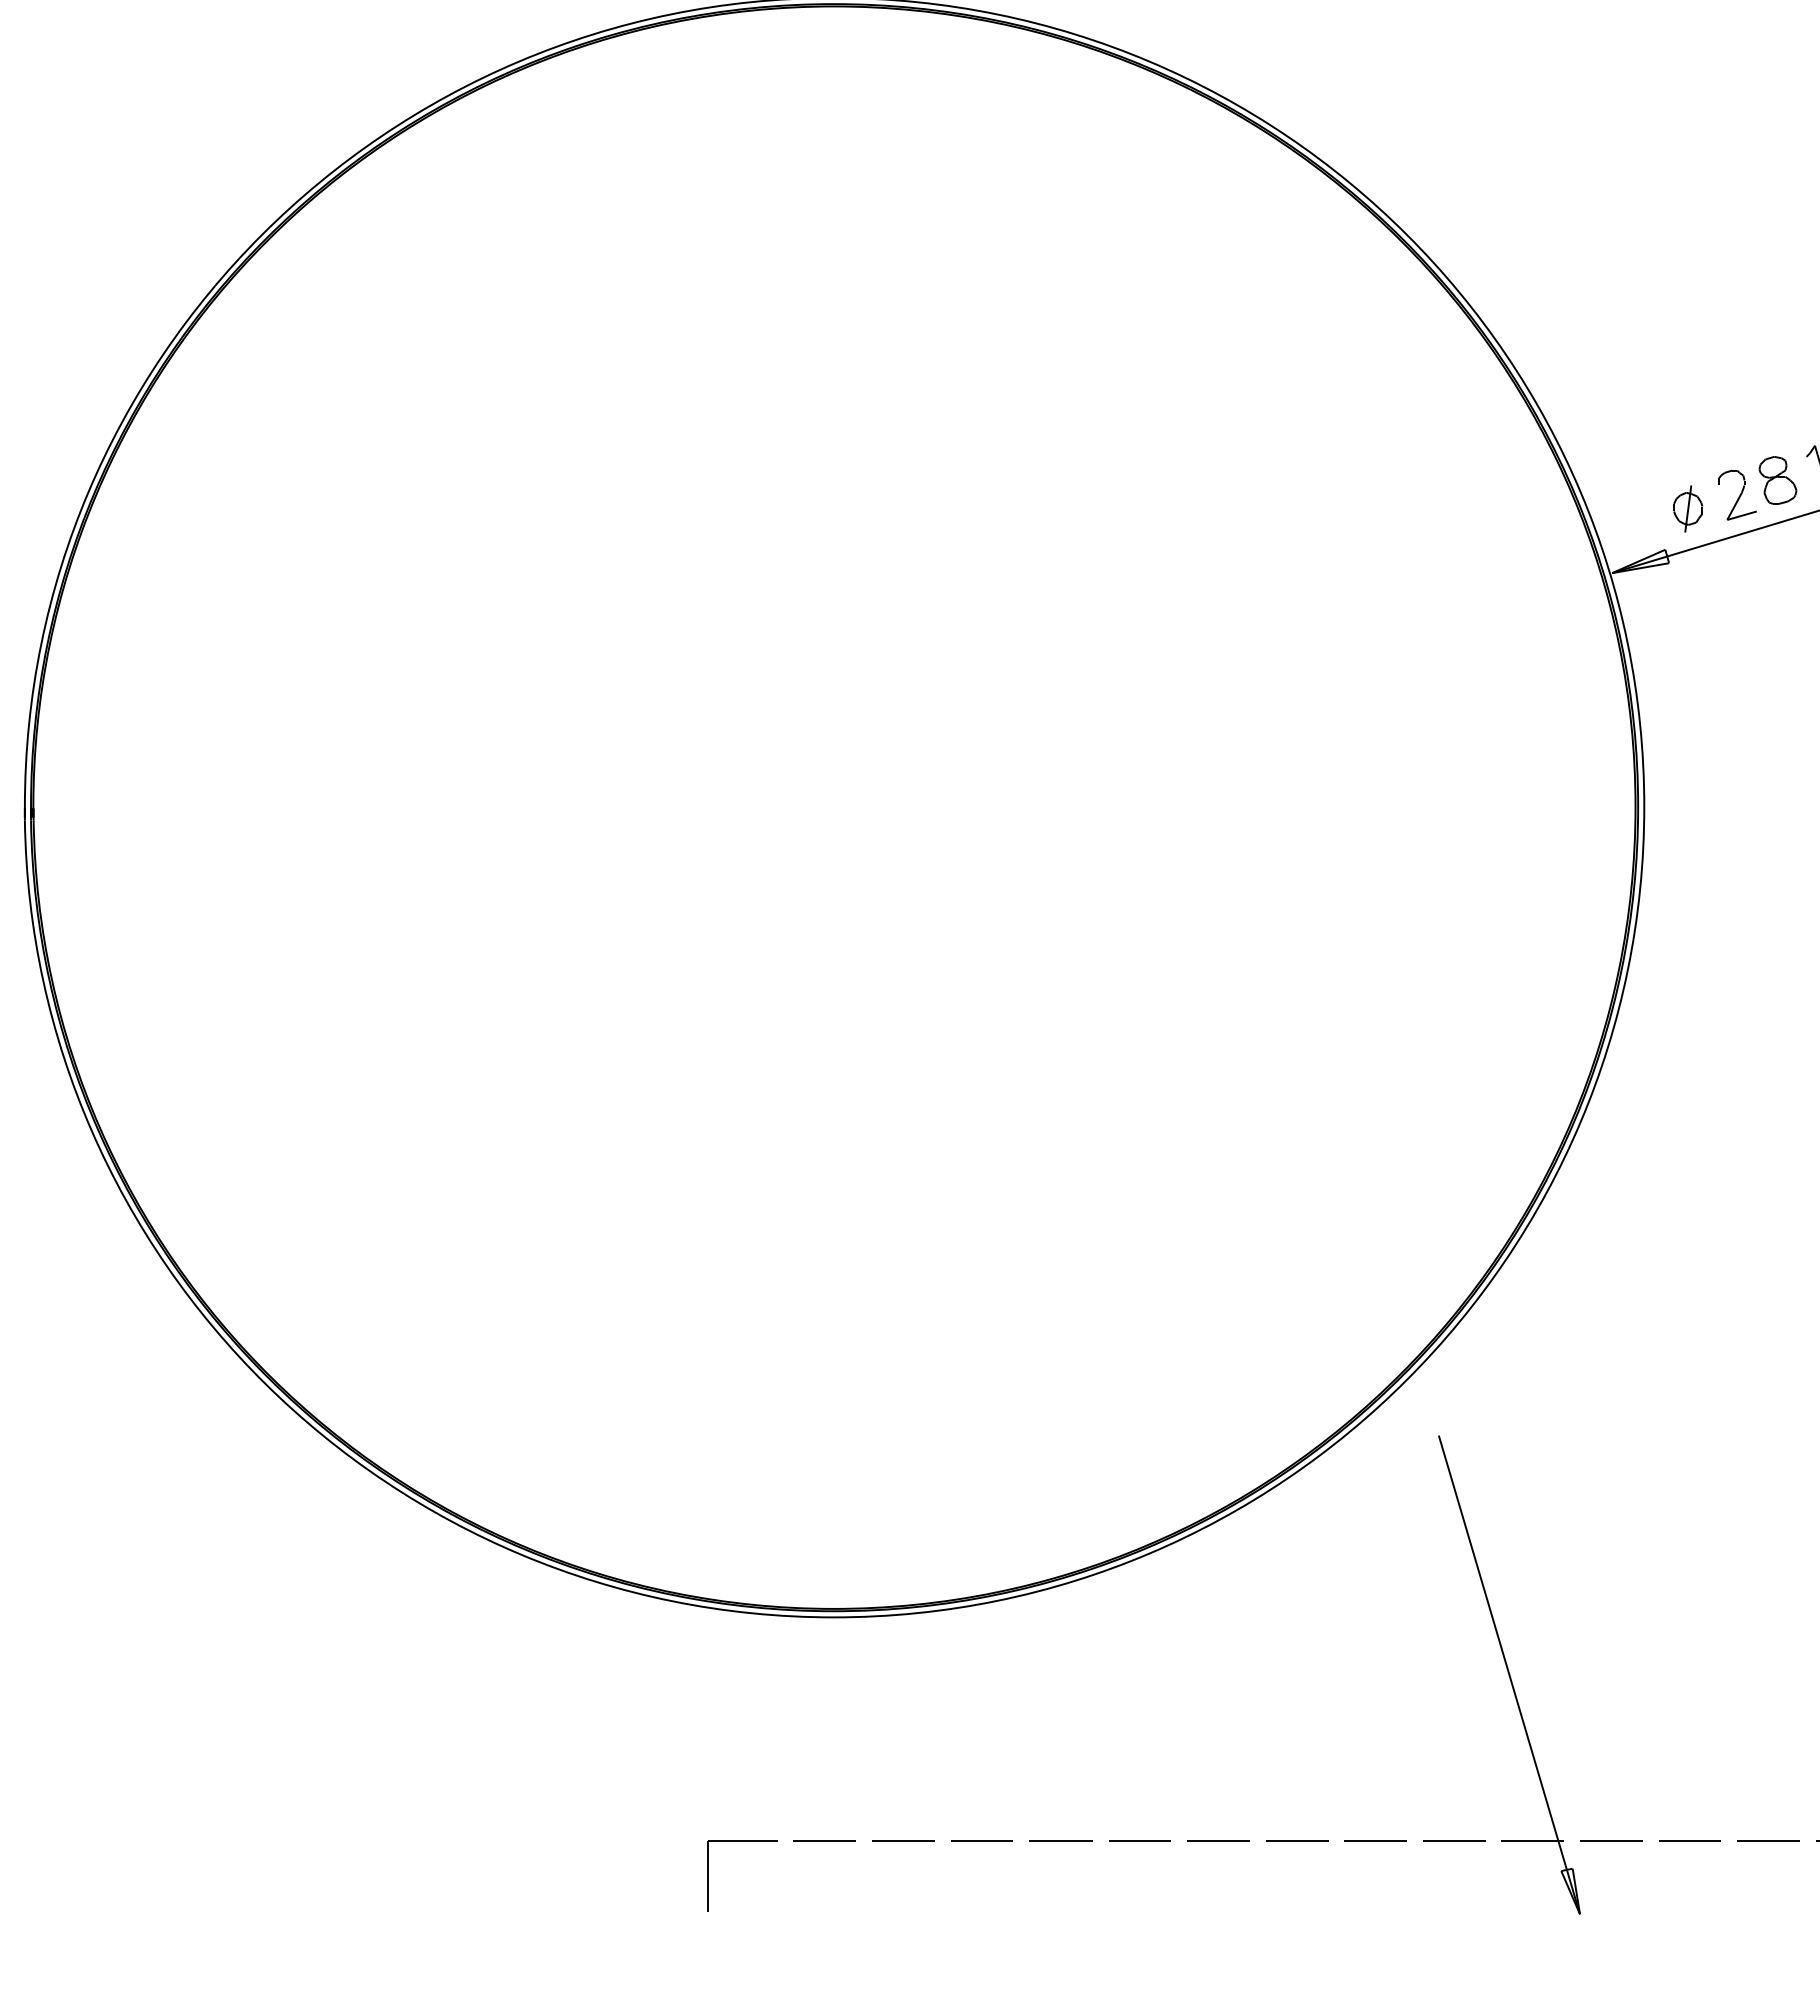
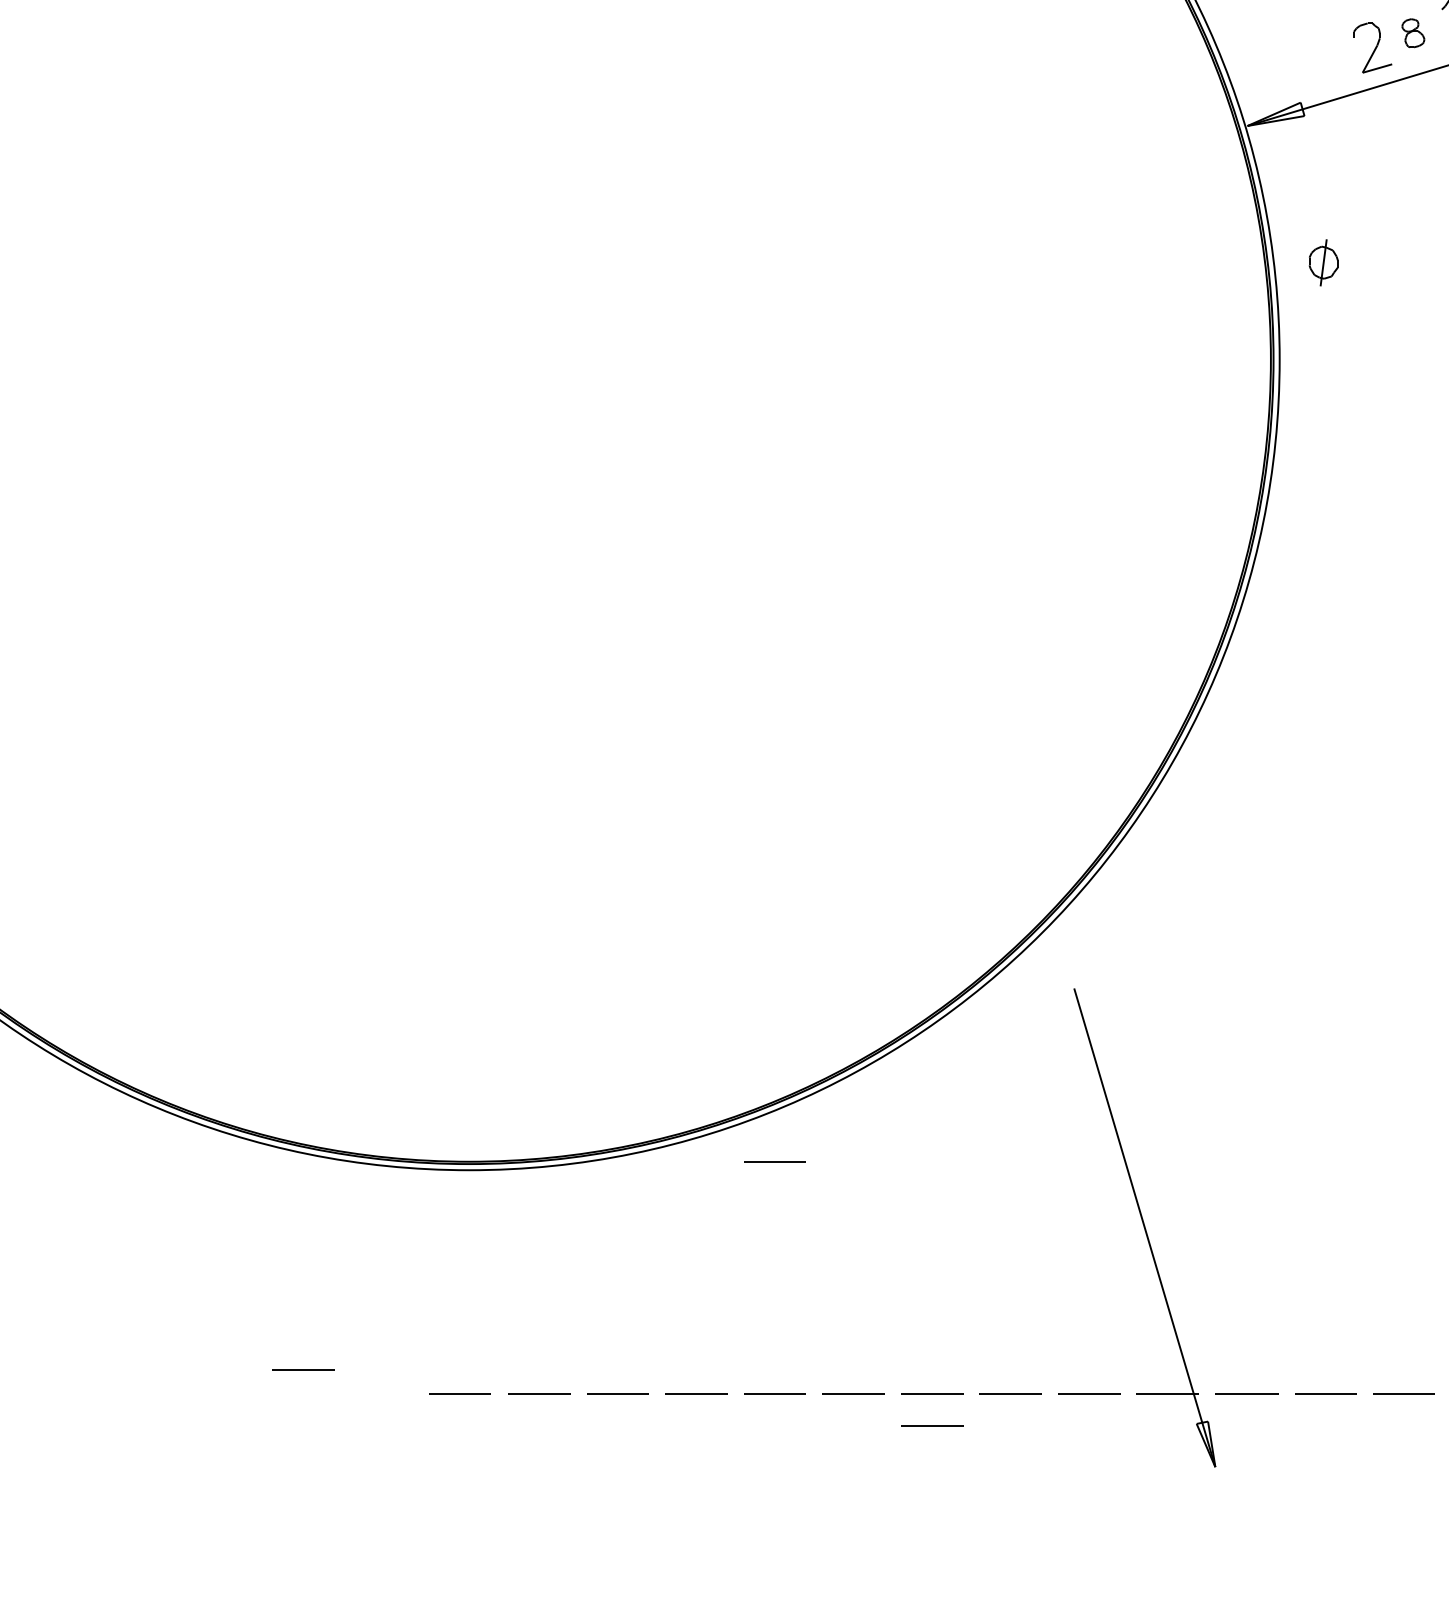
part: (1777, 480) -> (1412, 33), size x0.6
part: (1688, 508) -> (1323, 262), moved
line: (1139, 1608) -> (774, 1161), added
line: (667, 1816) -> (302, 1369), added
part: (742, 1841) -> (377, 1394), removed
line: (1297, 1872) -> (932, 1425), added

